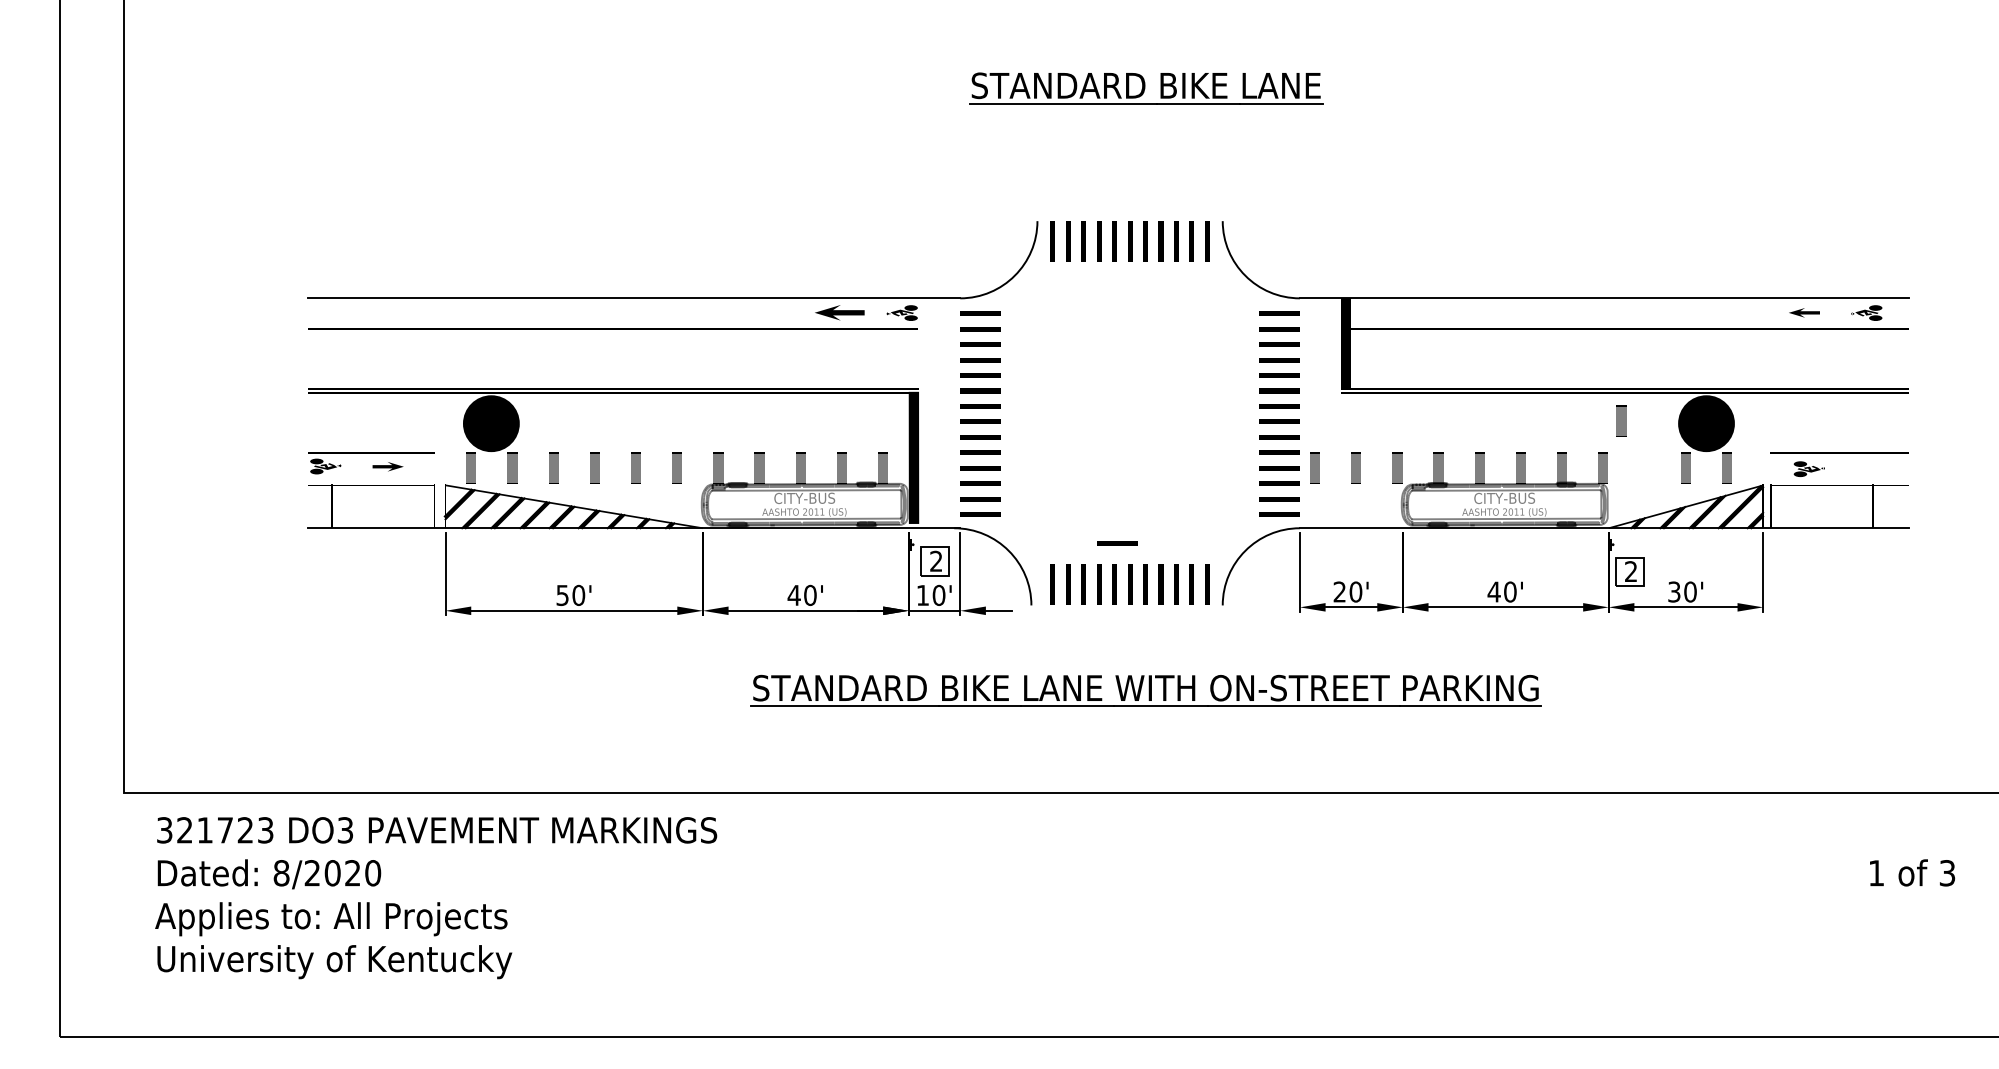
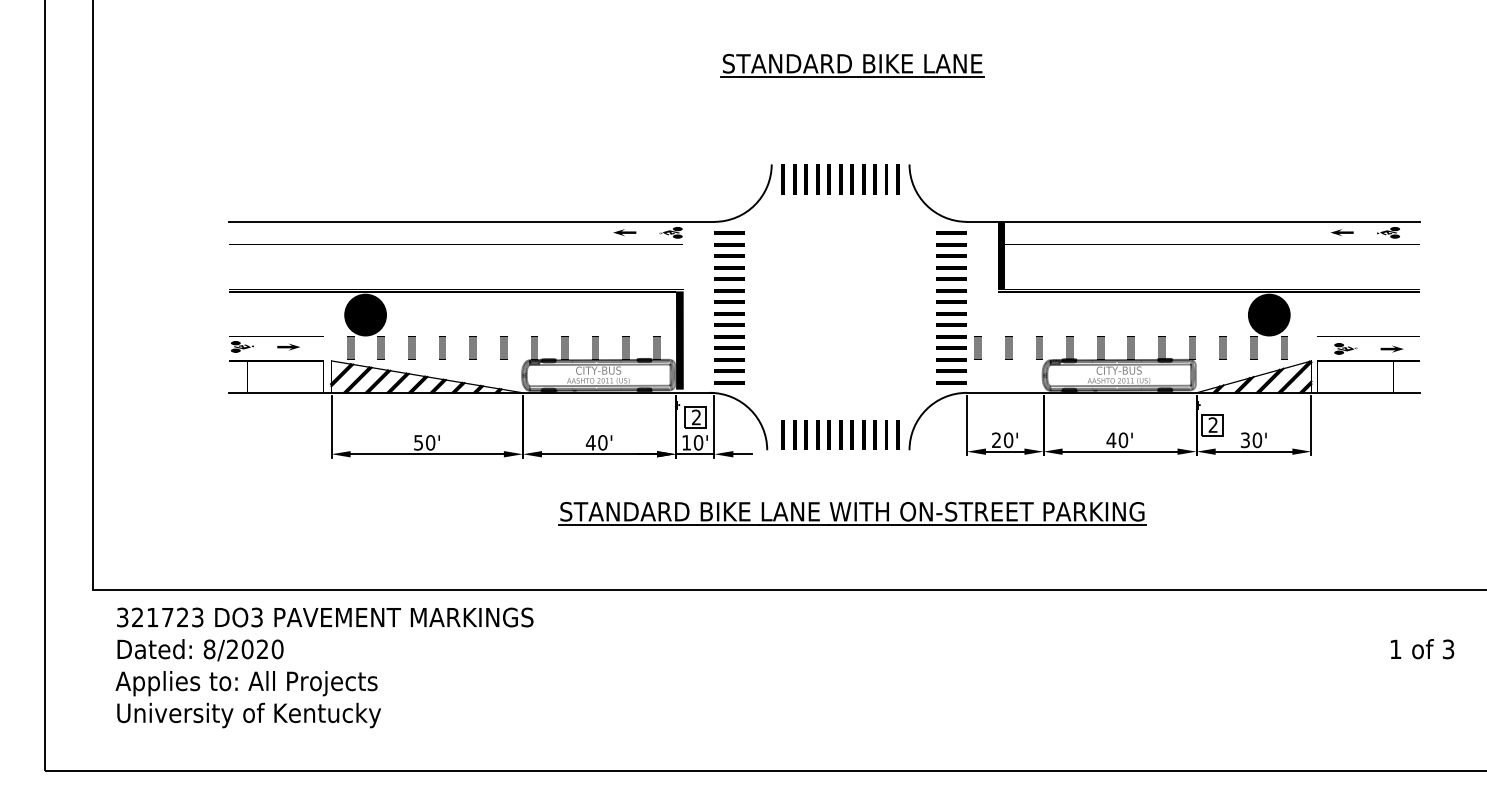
part: (839, 312) -> (624, 232), size x0.62
part: (1621, 420) -> (1223, 347), moved
fill: (1871, 469) -> (1392, 349), added
line: (1117, 543) -> (831, 404), removed

